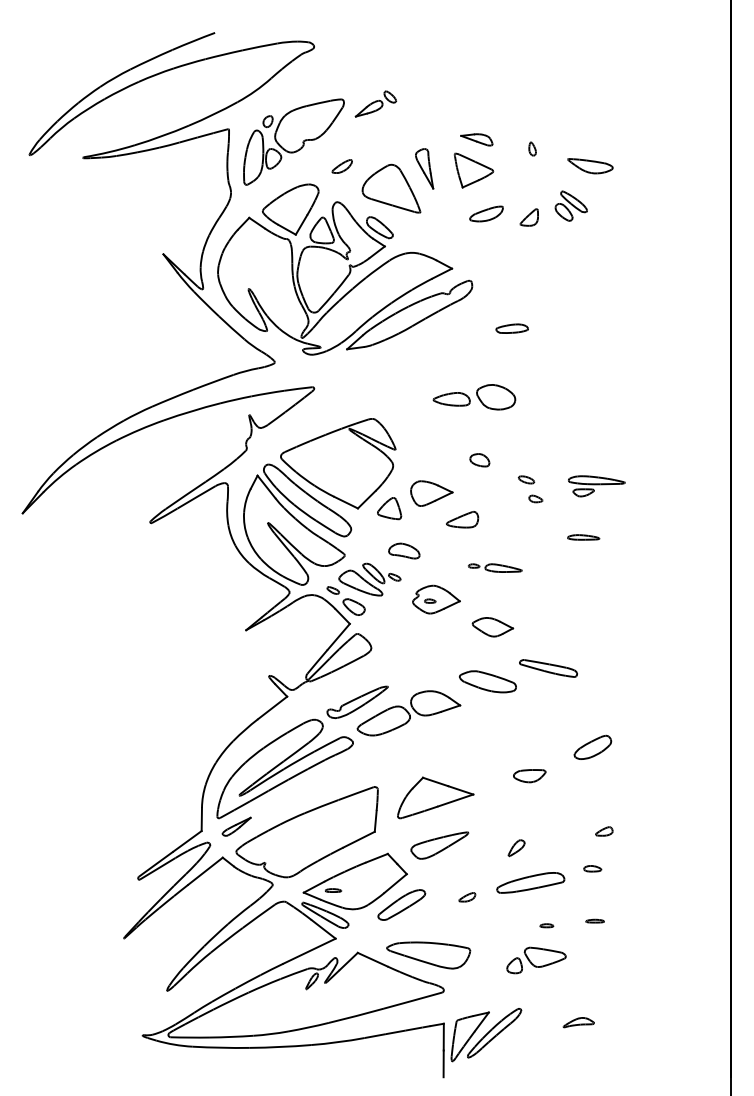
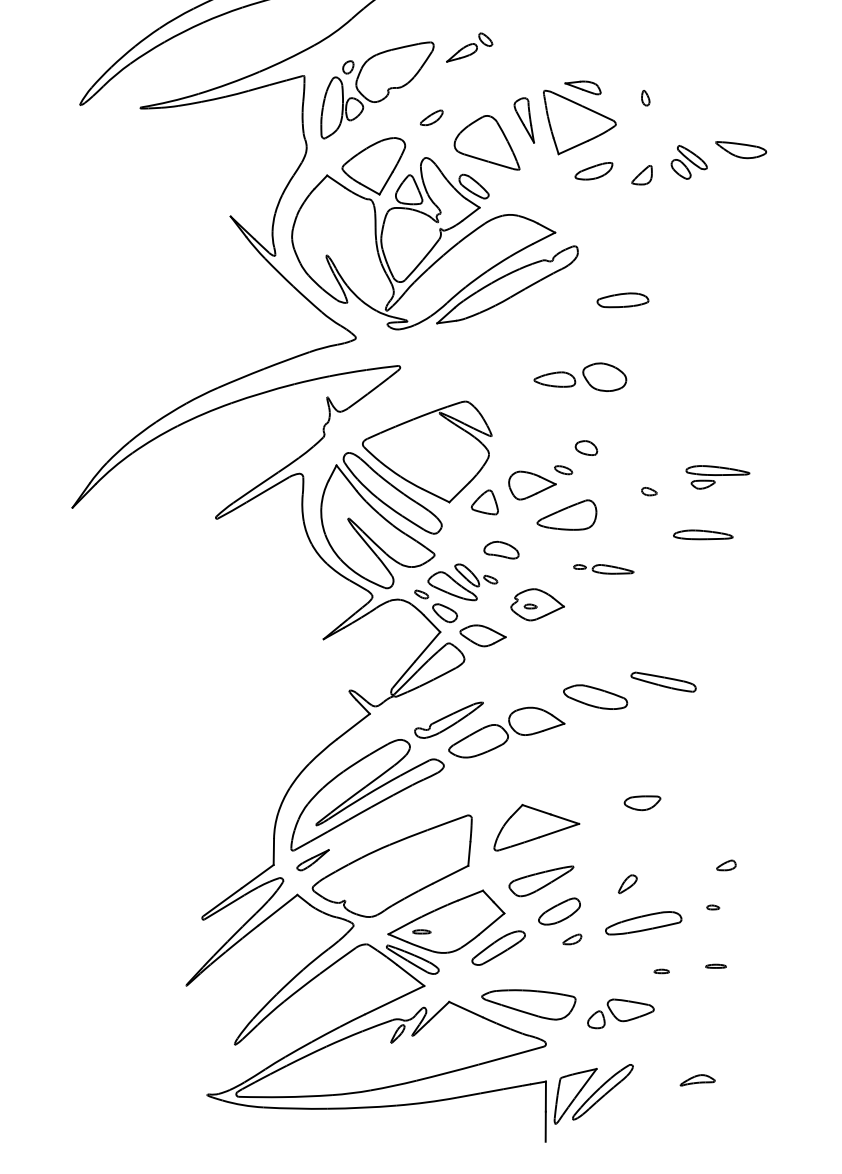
part: (590, 166) -> (741, 150), moved
part: (473, 170) -> (579, 122), size x1.67
part: (511, 328) -> (622, 299), size x1.43
part: (526, 479) -> (563, 469), moved
part: (462, 519) -> (566, 514), size x1.67
part: (583, 537) -> (702, 534), size x1.67
part: (492, 627) -> (482, 636), moved
part: (592, 746) -> (559, 910), moved
part: (592, 868) -> (713, 907), size x0.62
part: (536, 960) -> (620, 1013), moved

